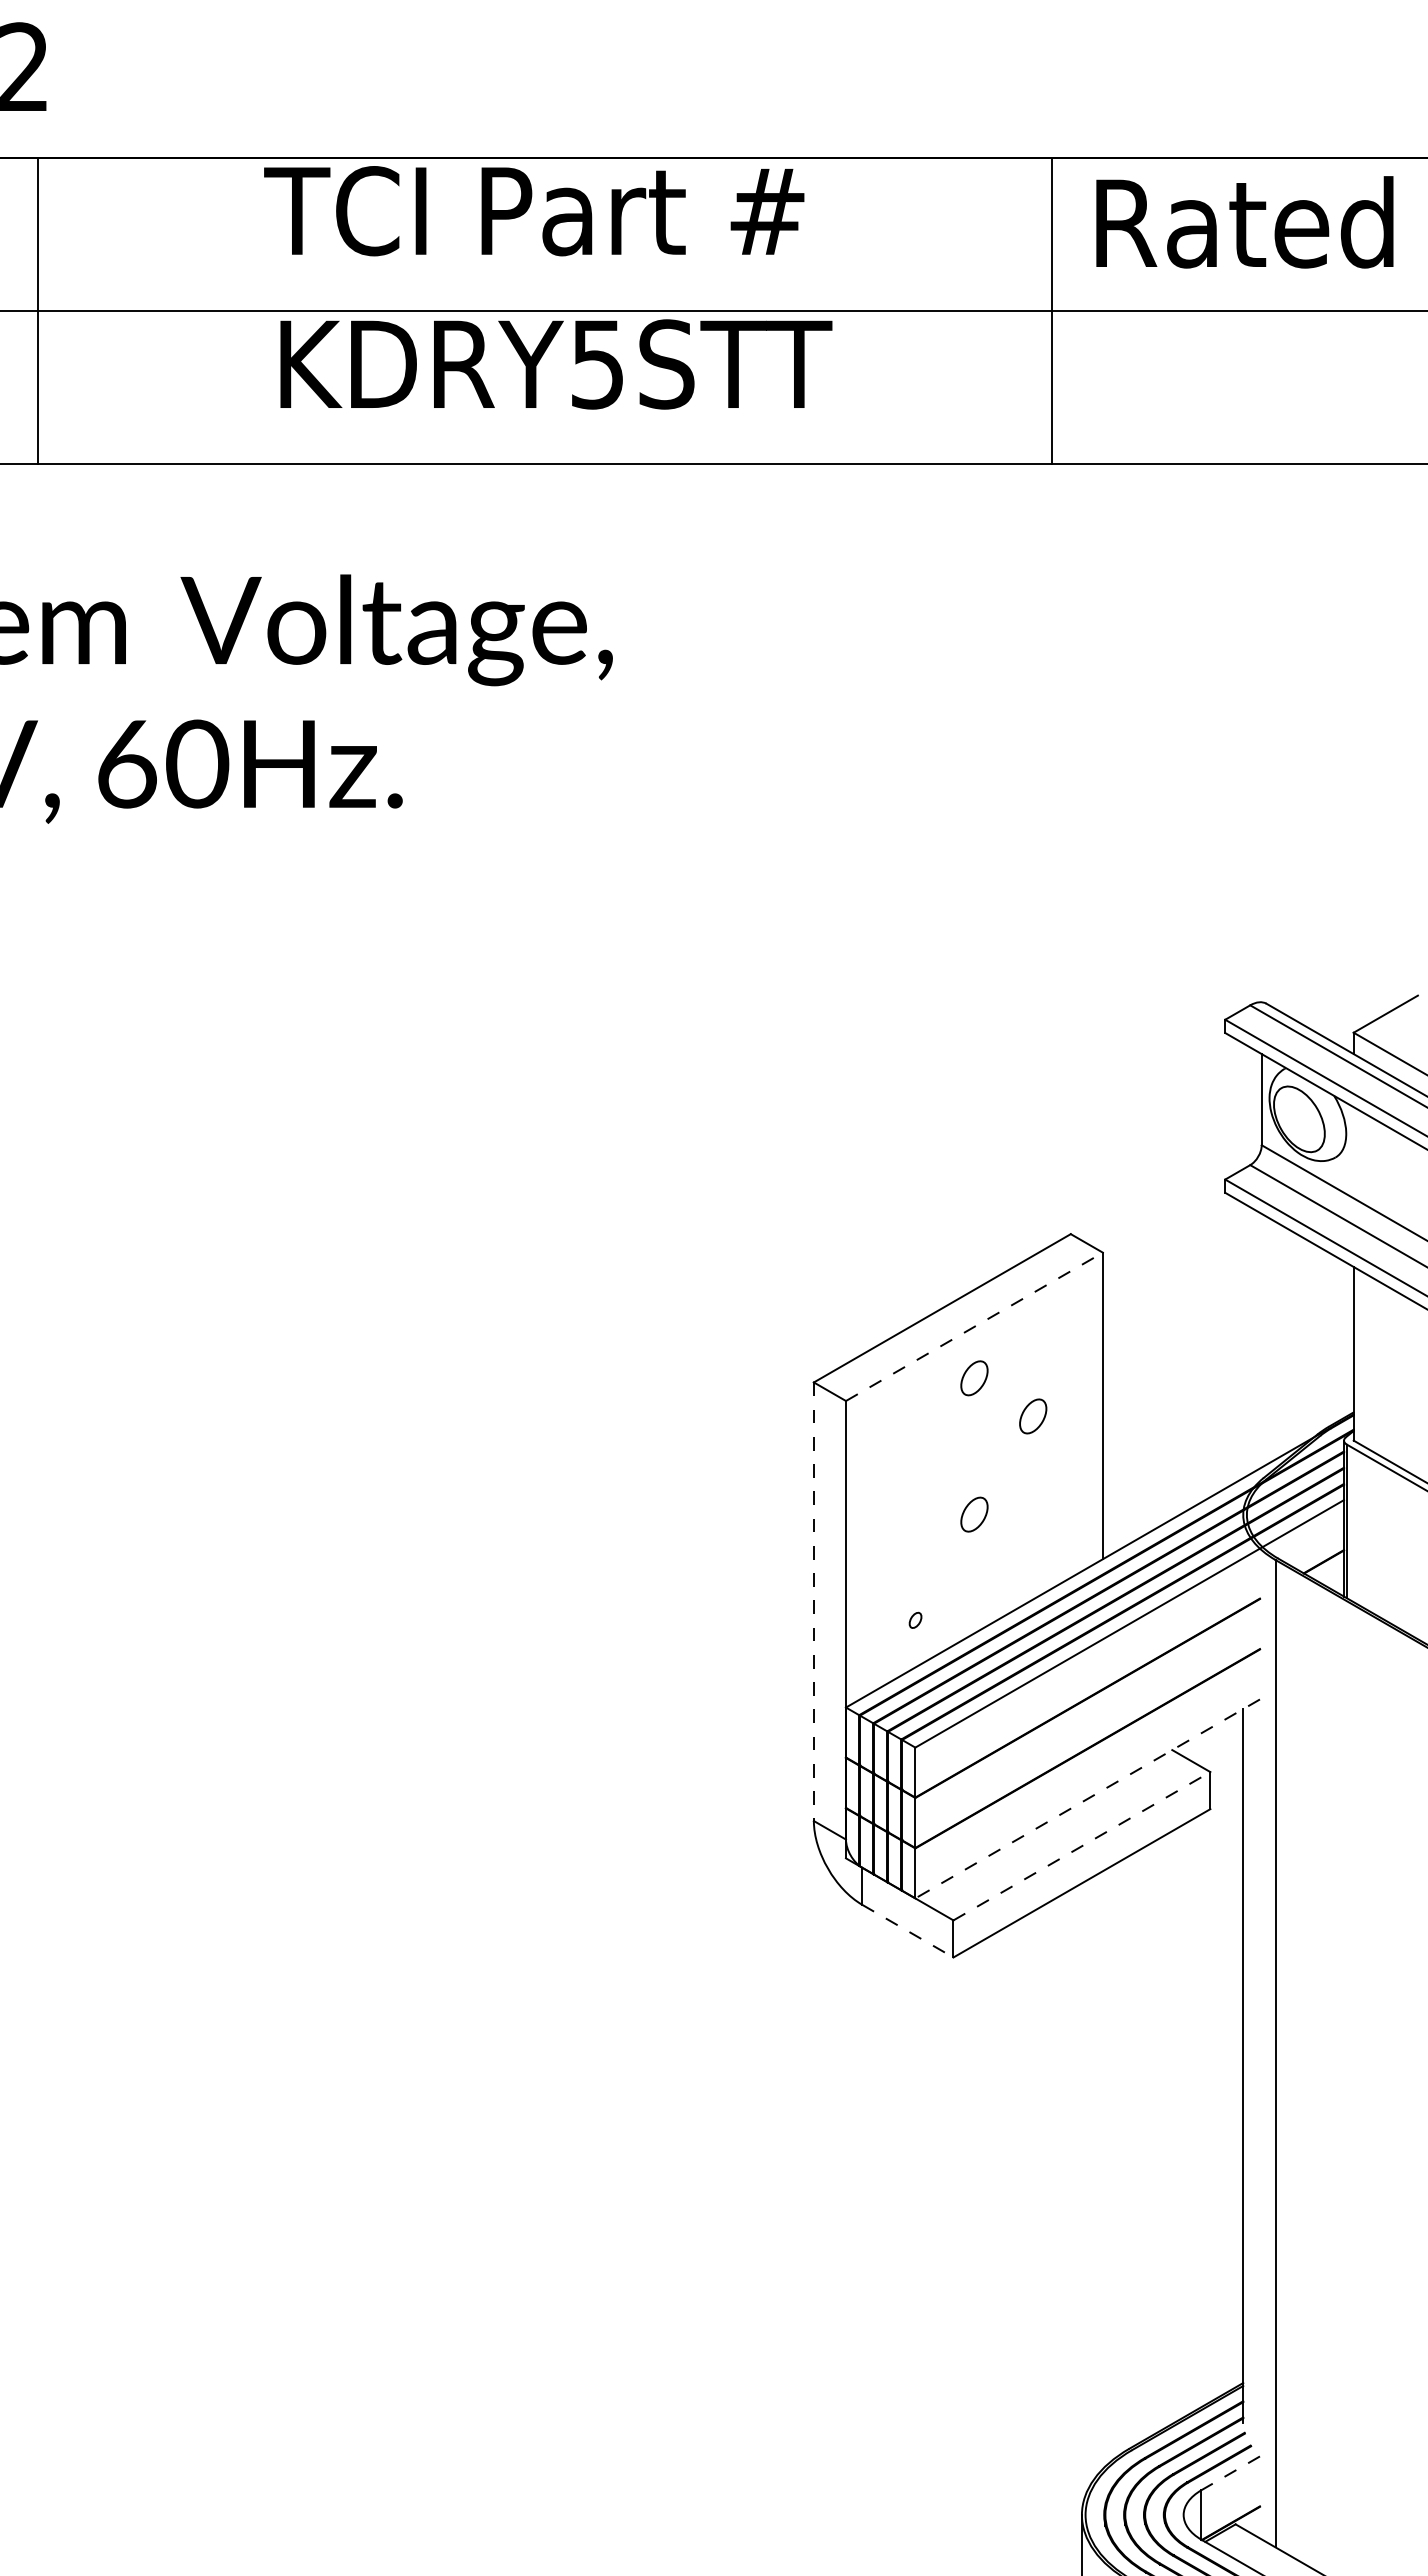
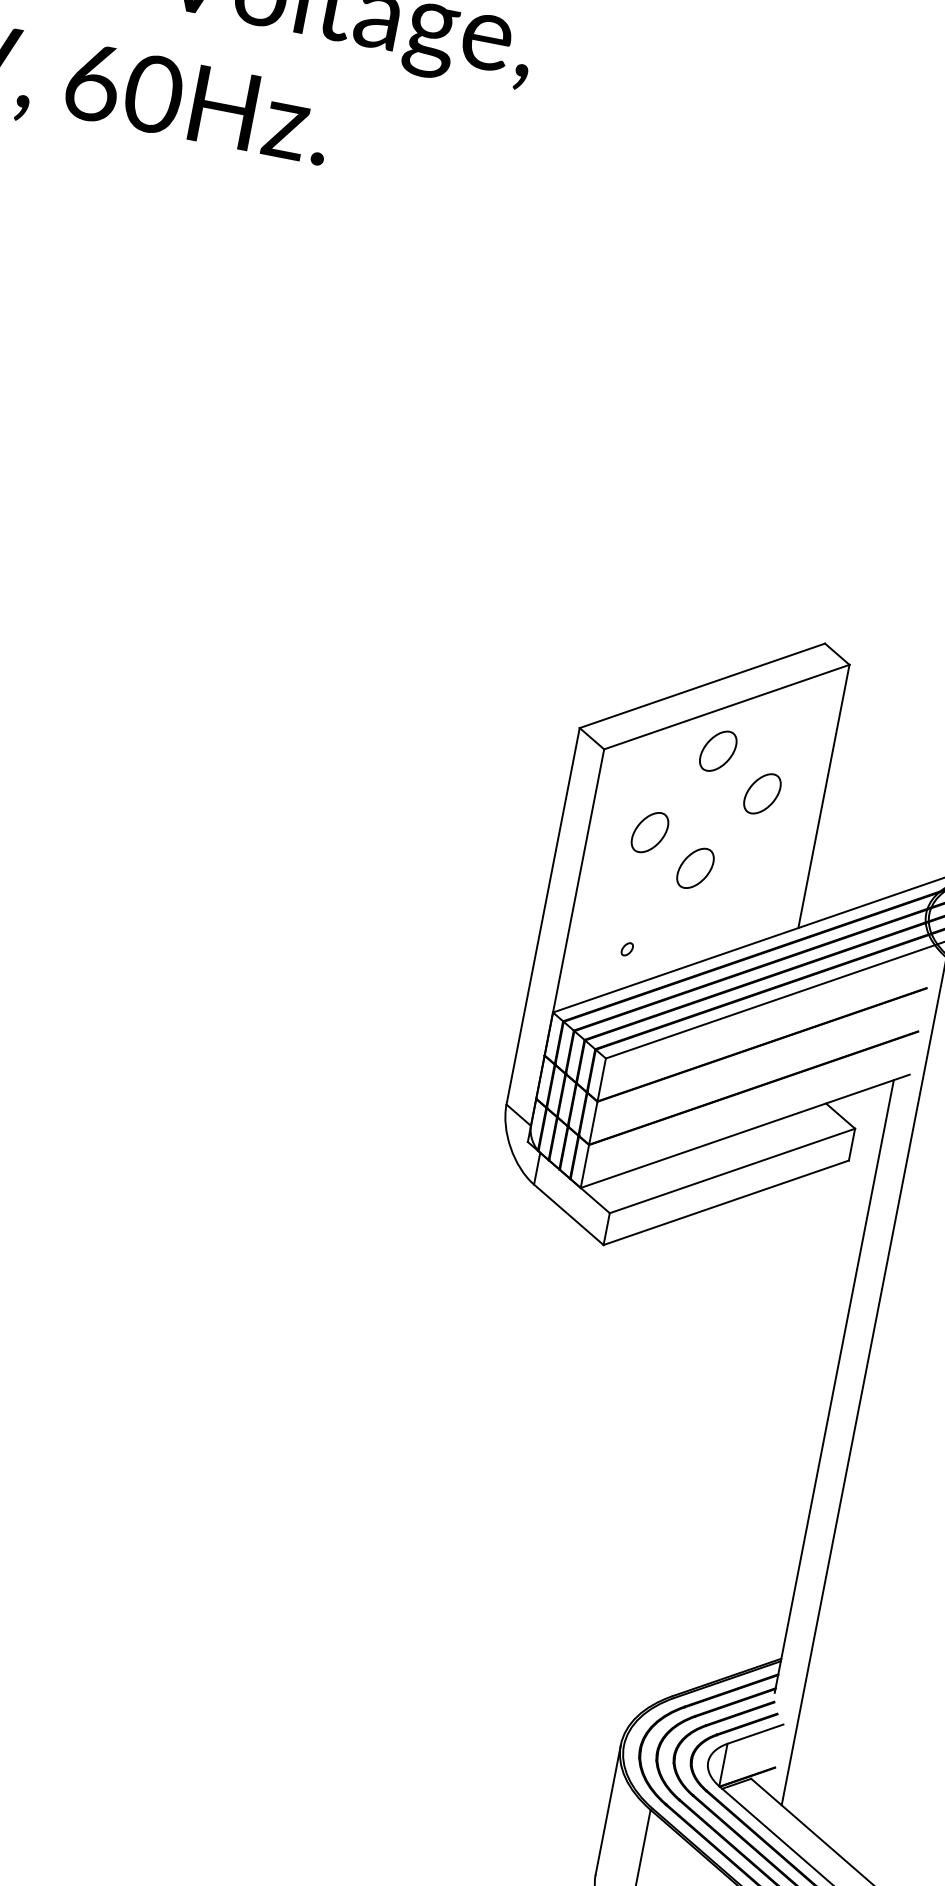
line: (974, 1326) -> (726, 706), dashed -> solid
part: (974, 1378) -> (718, 751), size x1.43
part: (1032, 1416) -> (761, 793), size x1.43
part: (915, 1484) -> (649, 832), added
part: (974, 1514) -> (695, 868), size x1.43
line: (813, 1602) -> (542, 916), dashed -> solid
line: (1087, 1798) -> (745, 1130), dashed -> solid
line: (1082, 1845) -> (733, 1170), dashed -> solid
line: (907, 1931) -> (568, 1215), dashed -> solid
line: (1230, 2473) -> (755, 1734), dashed -> solid

